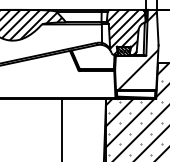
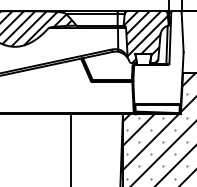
hatch: (123, 50) -> (143, 58), removed
hatch: (138, 50) -> (160, 58), removed

